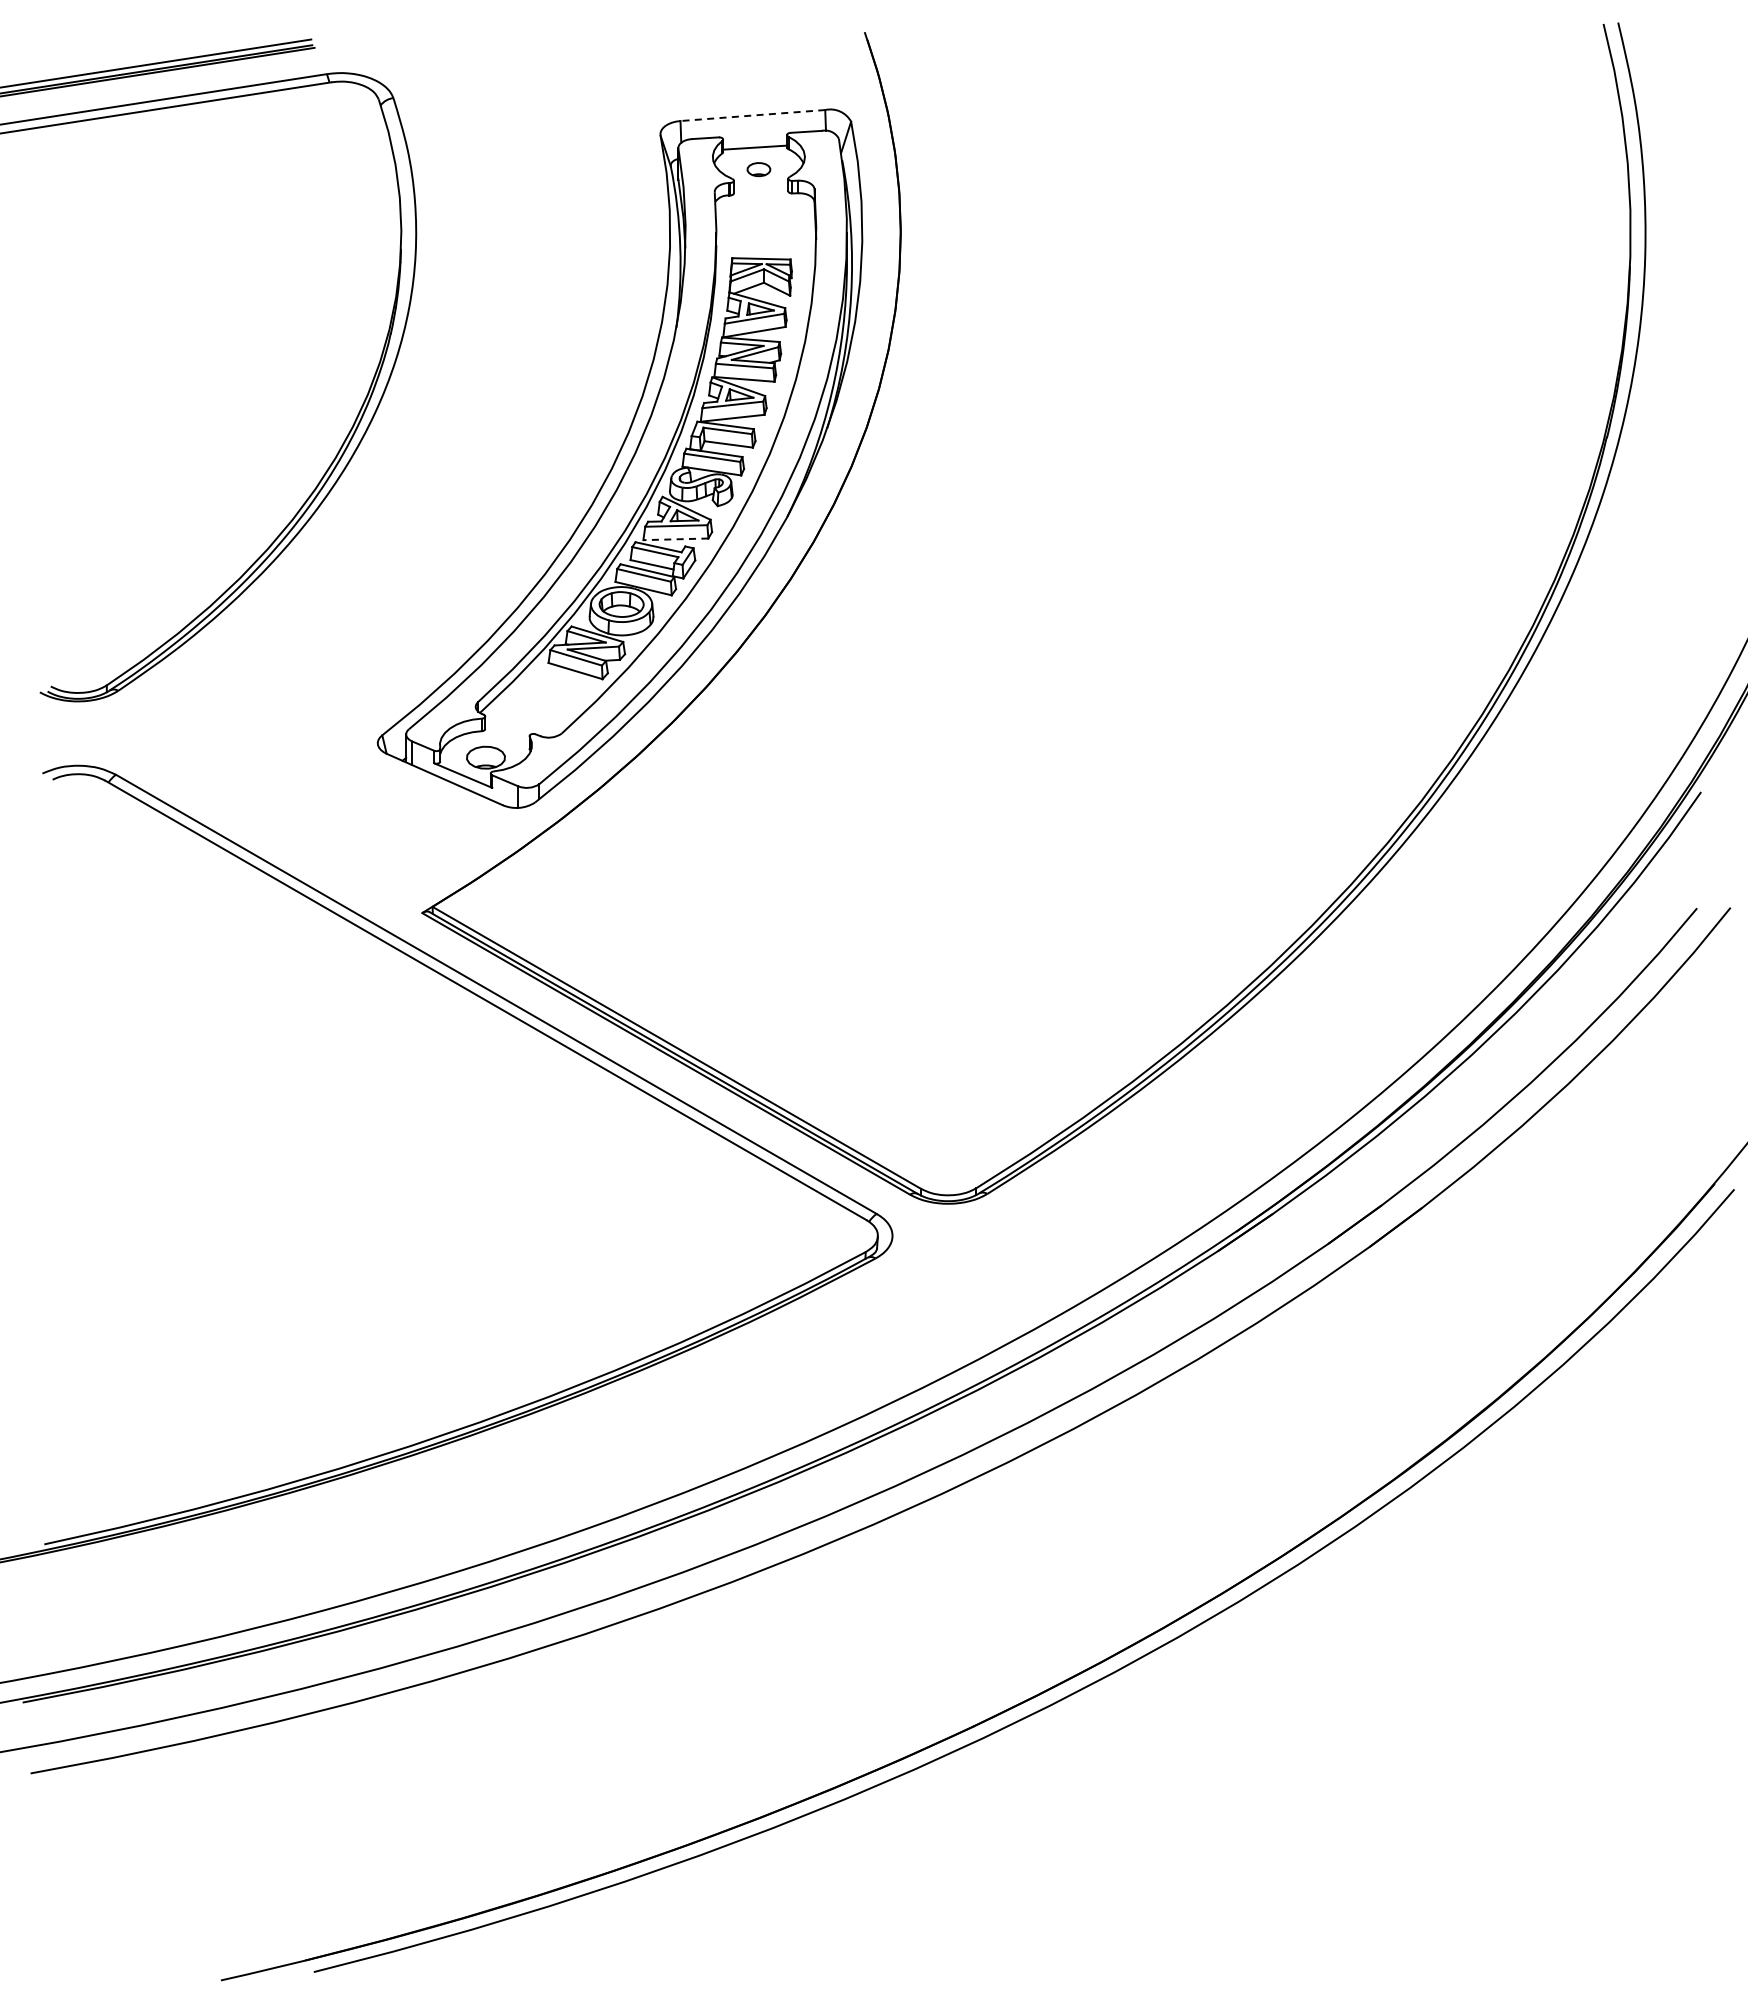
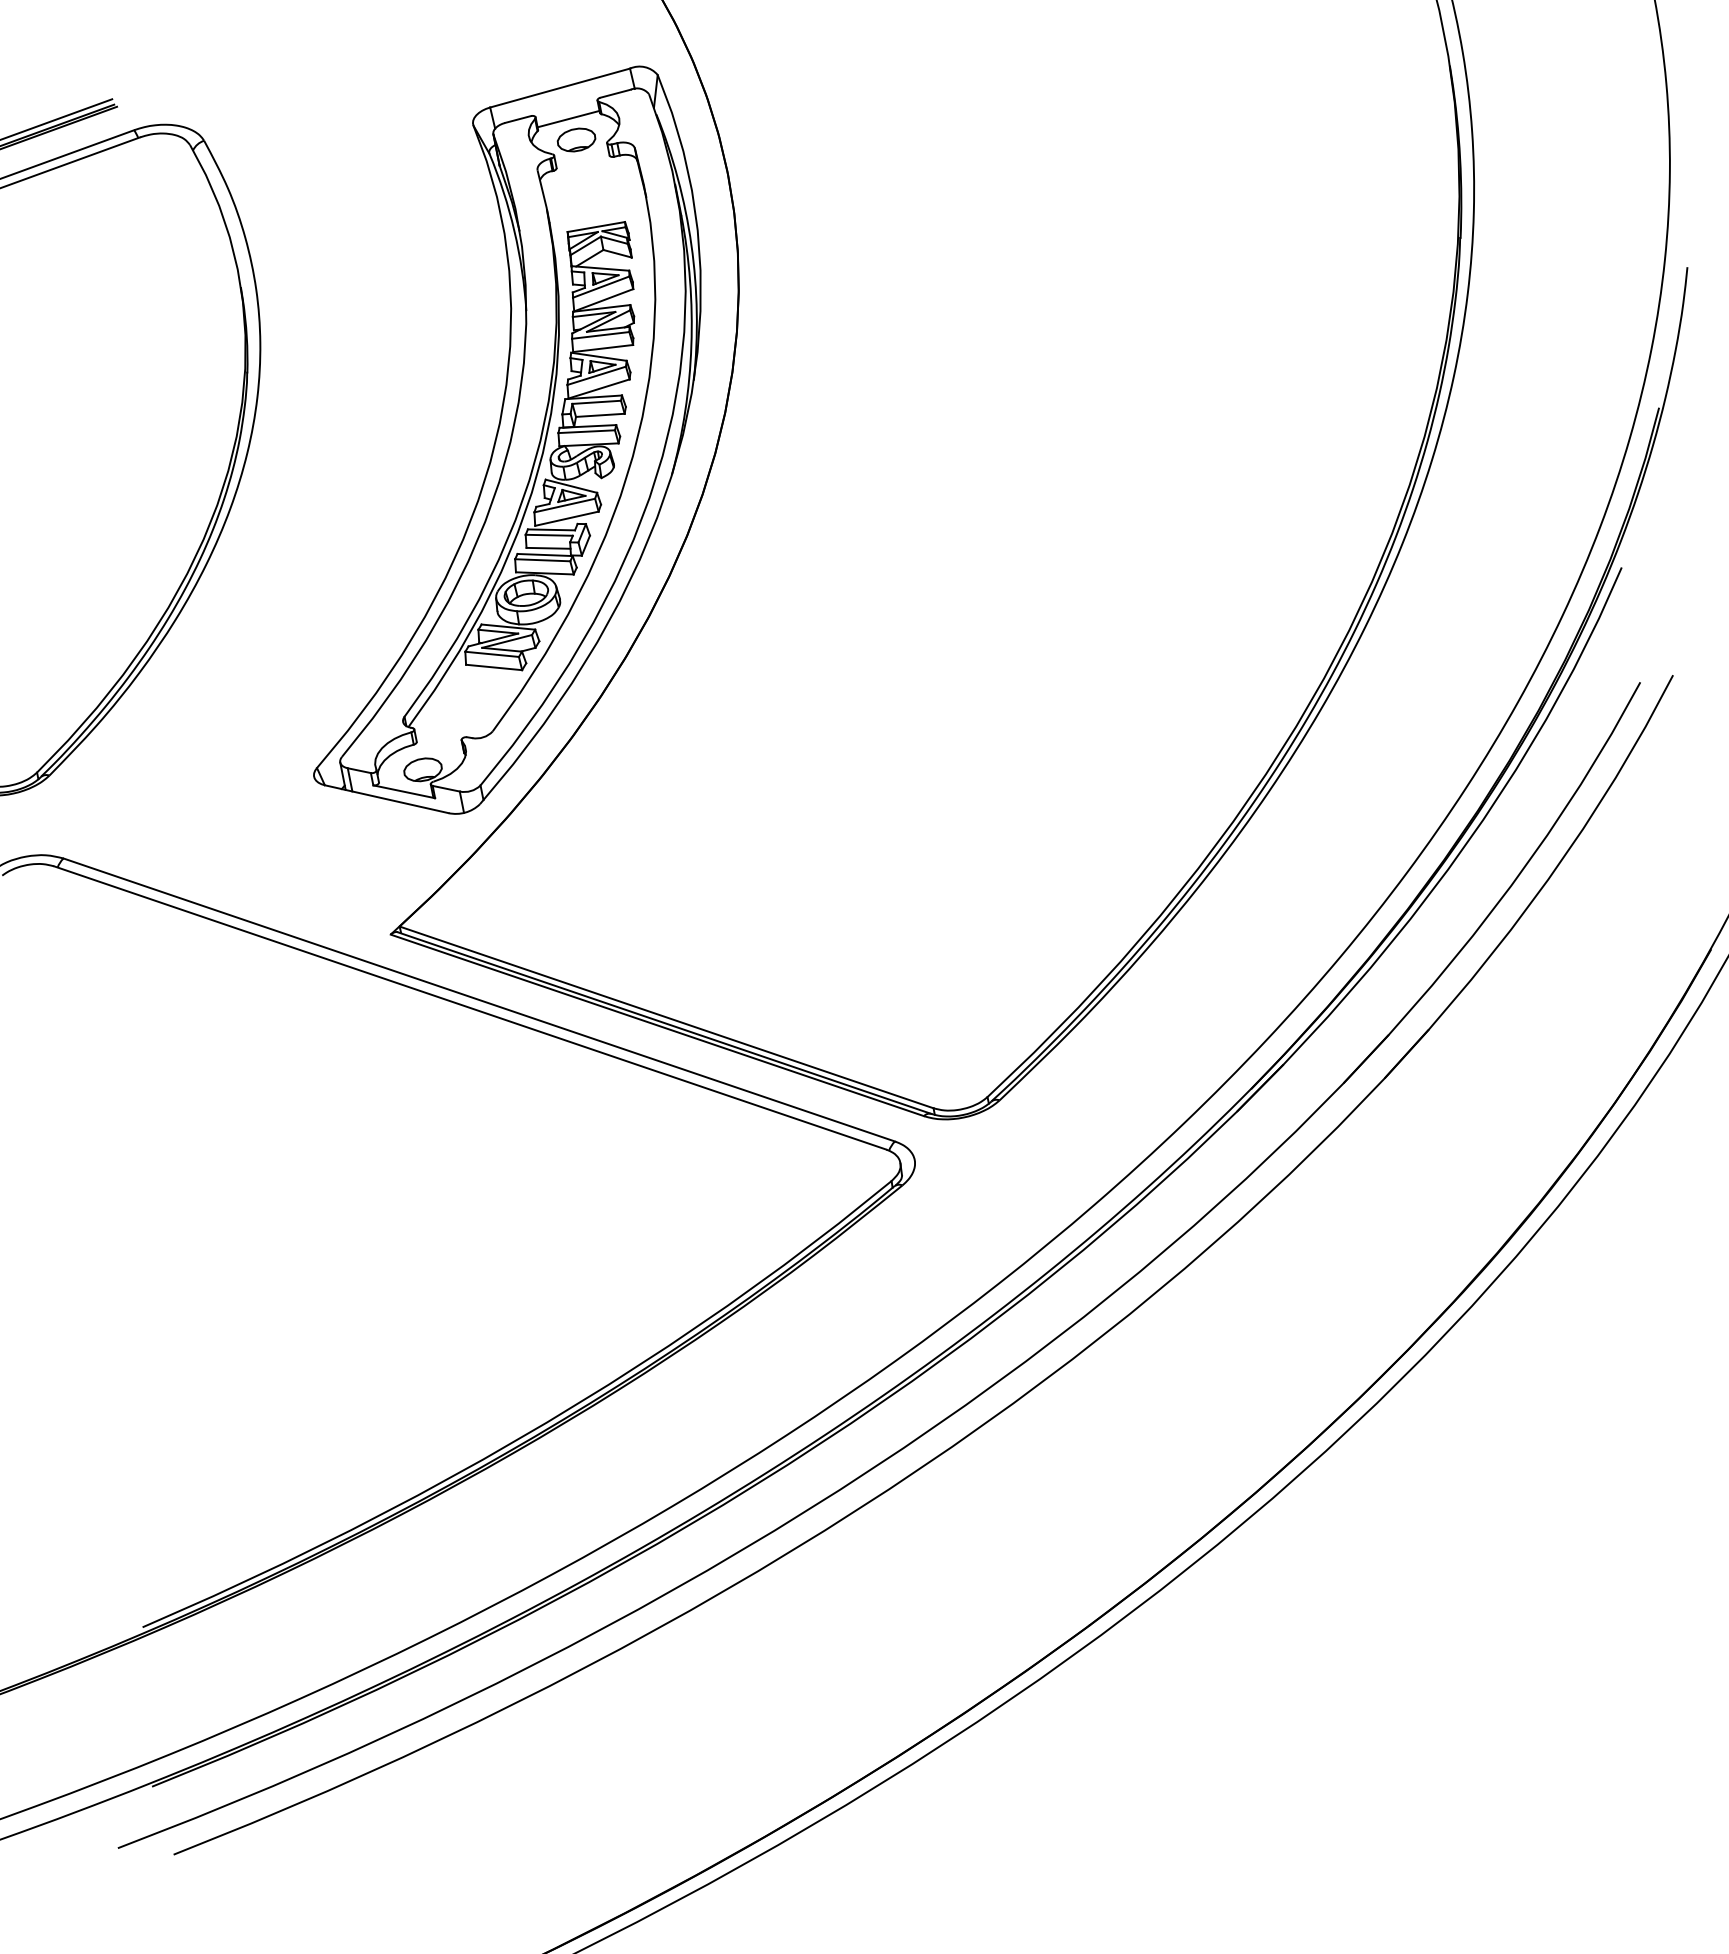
line: (752, 115) -> (559, 88), dashed -> solid
part: (758, 169) -> (576, 139), size x1.67
line: (675, 539) -> (566, 518), dashed -> solid

